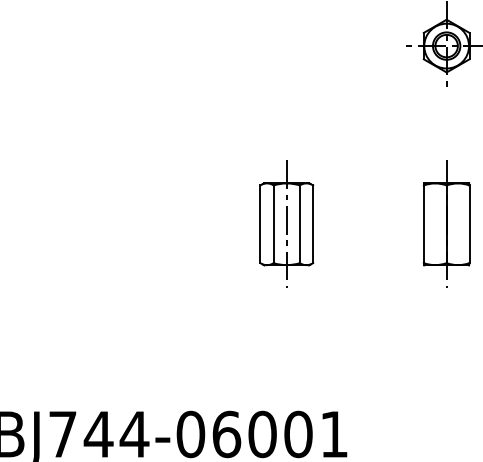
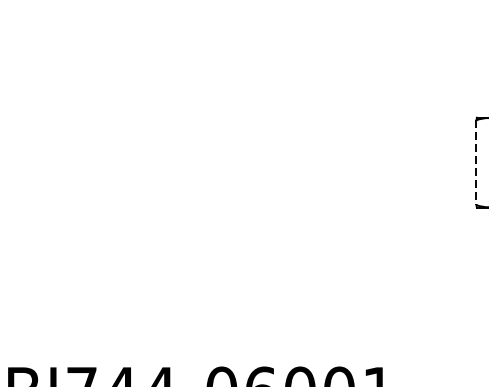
part: (286, 223) -> (326, 161), removed
line: (423, 224) -> (476, 162), solid -> dashed

